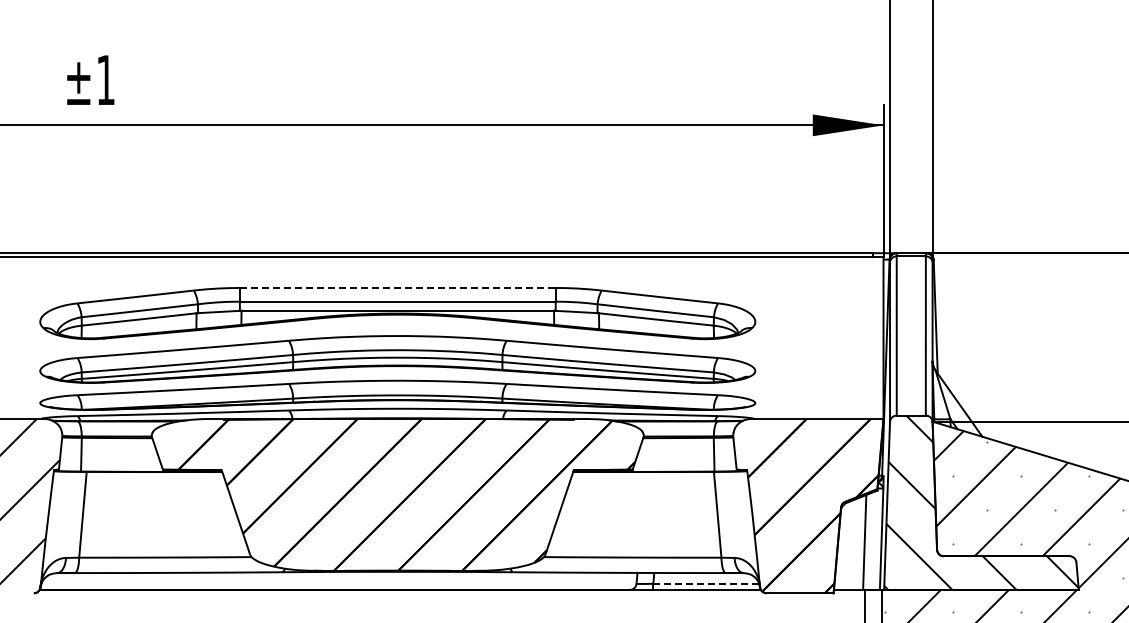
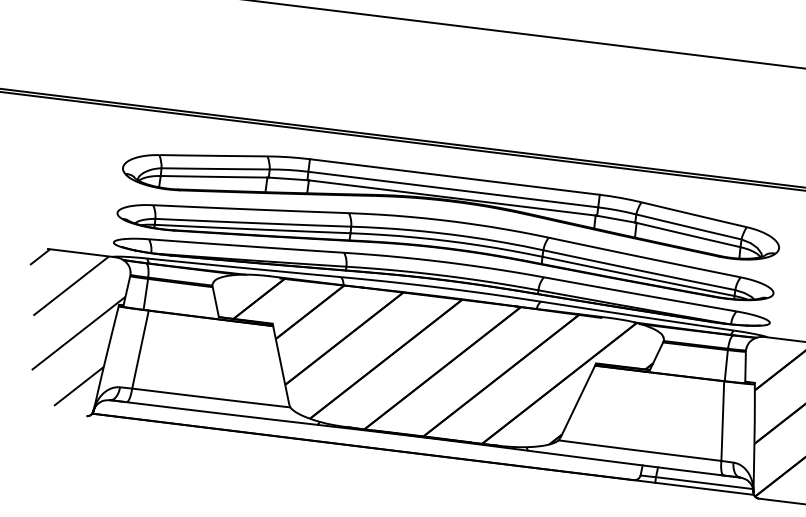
line: (397, 287) -> (454, 176), dashed -> solid
line: (706, 583) -> (704, 482), dashed -> solid

